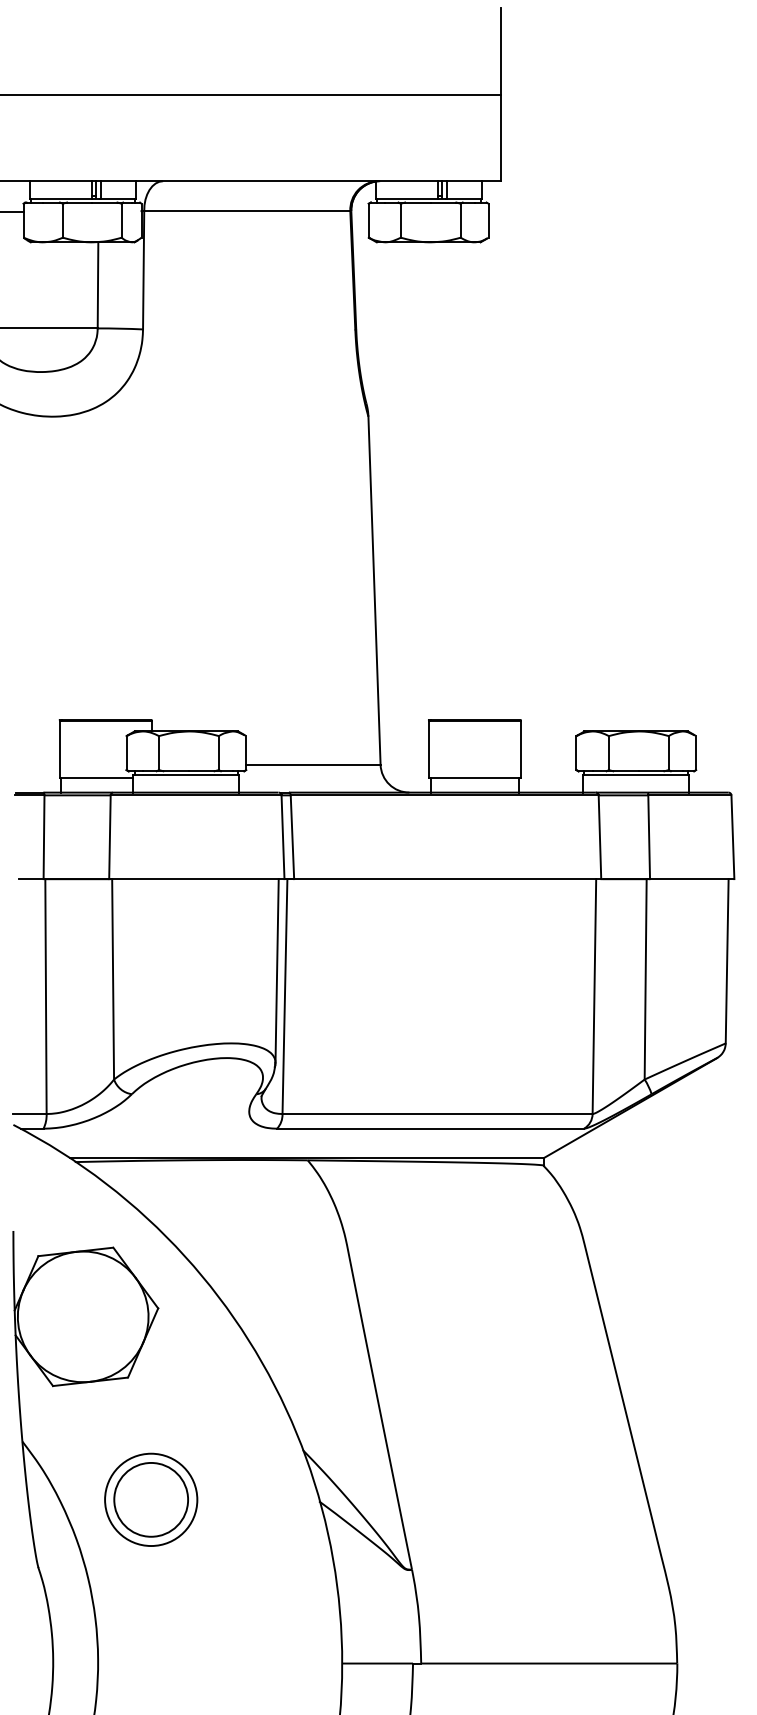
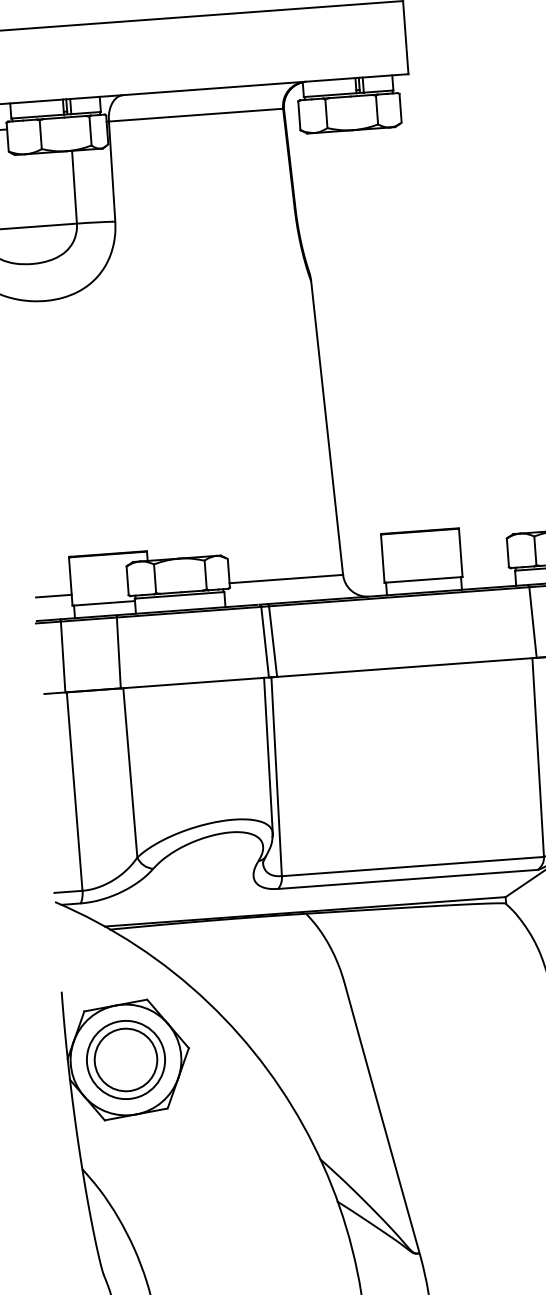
line: (38, 764) -> (53, 595), added
part: (151, 1499) -> (126, 1059), moved

